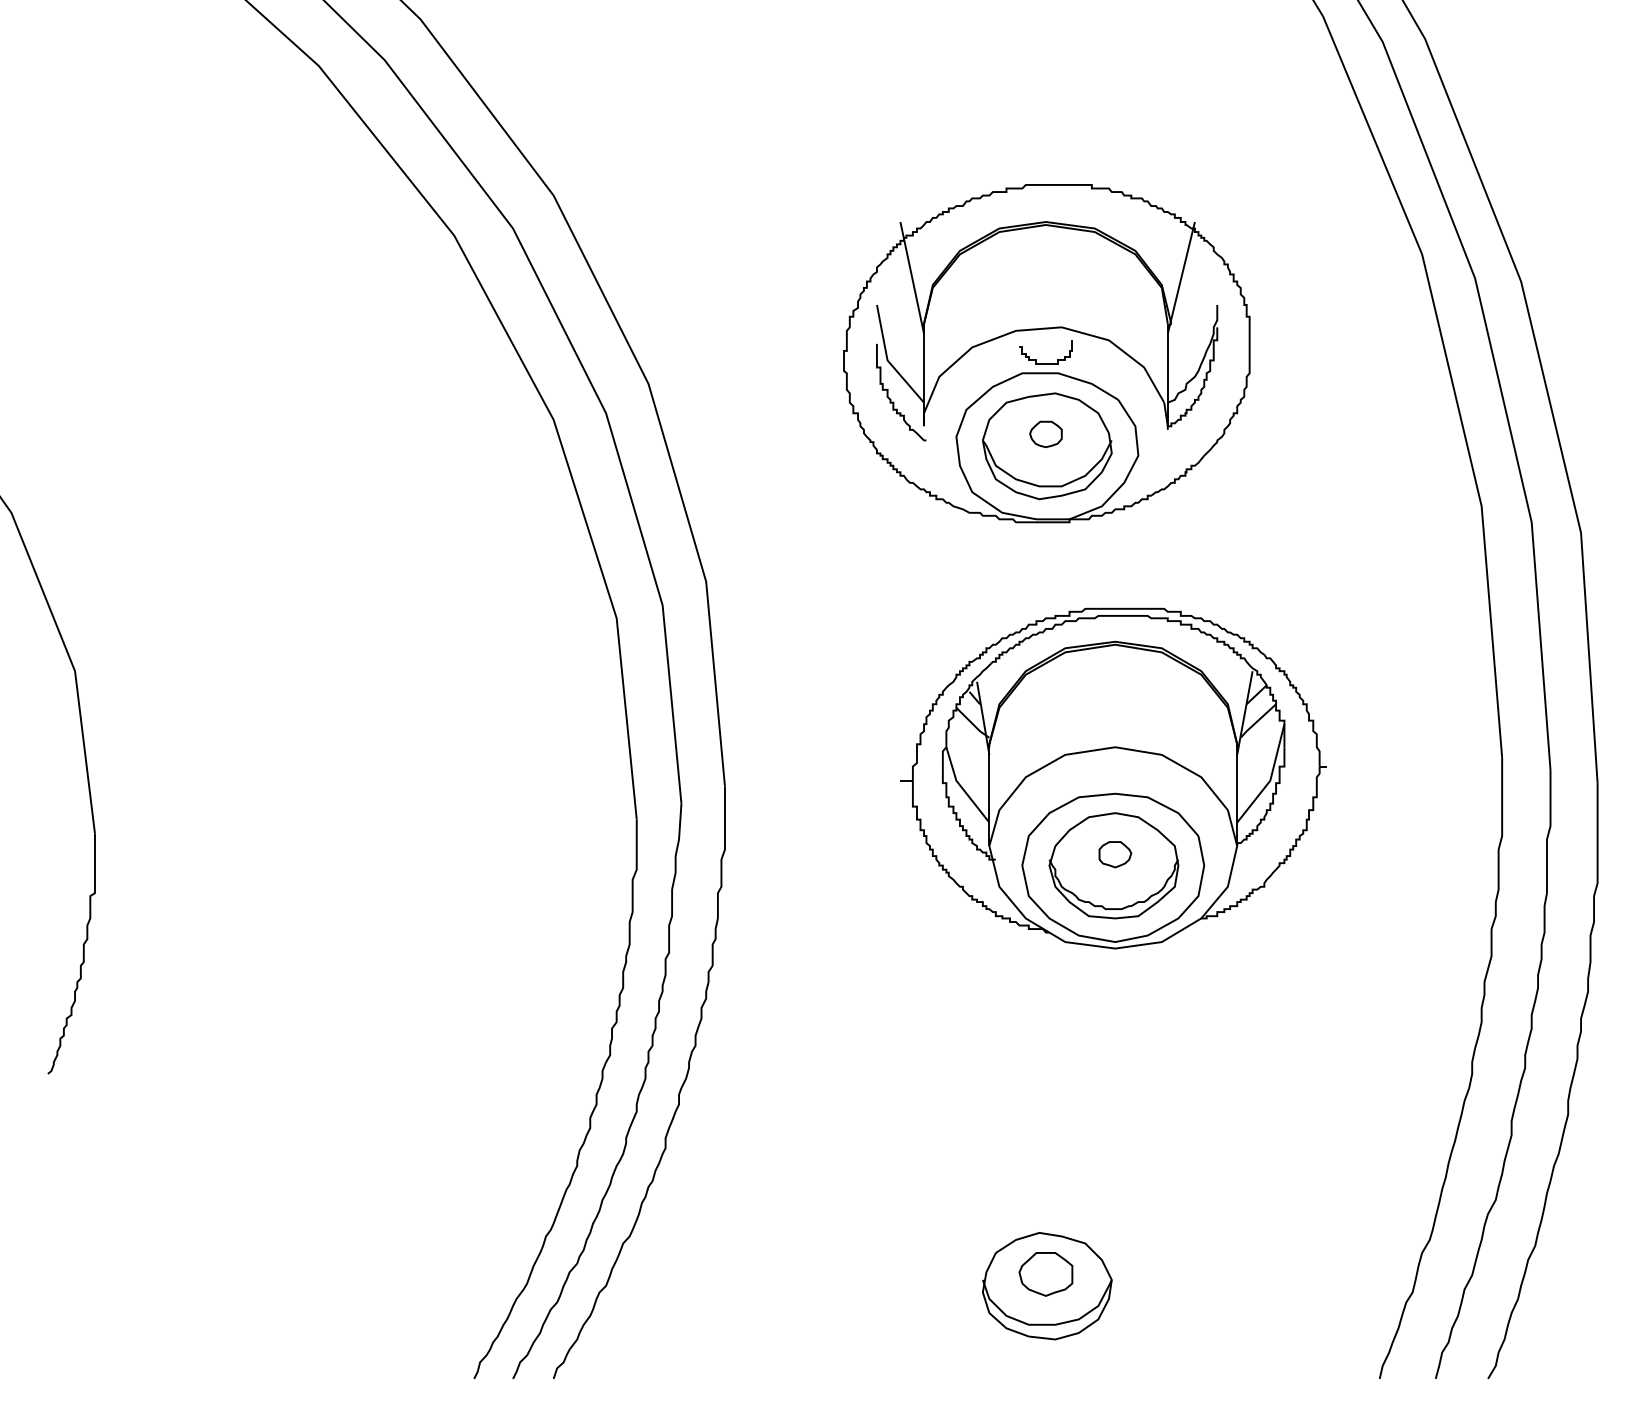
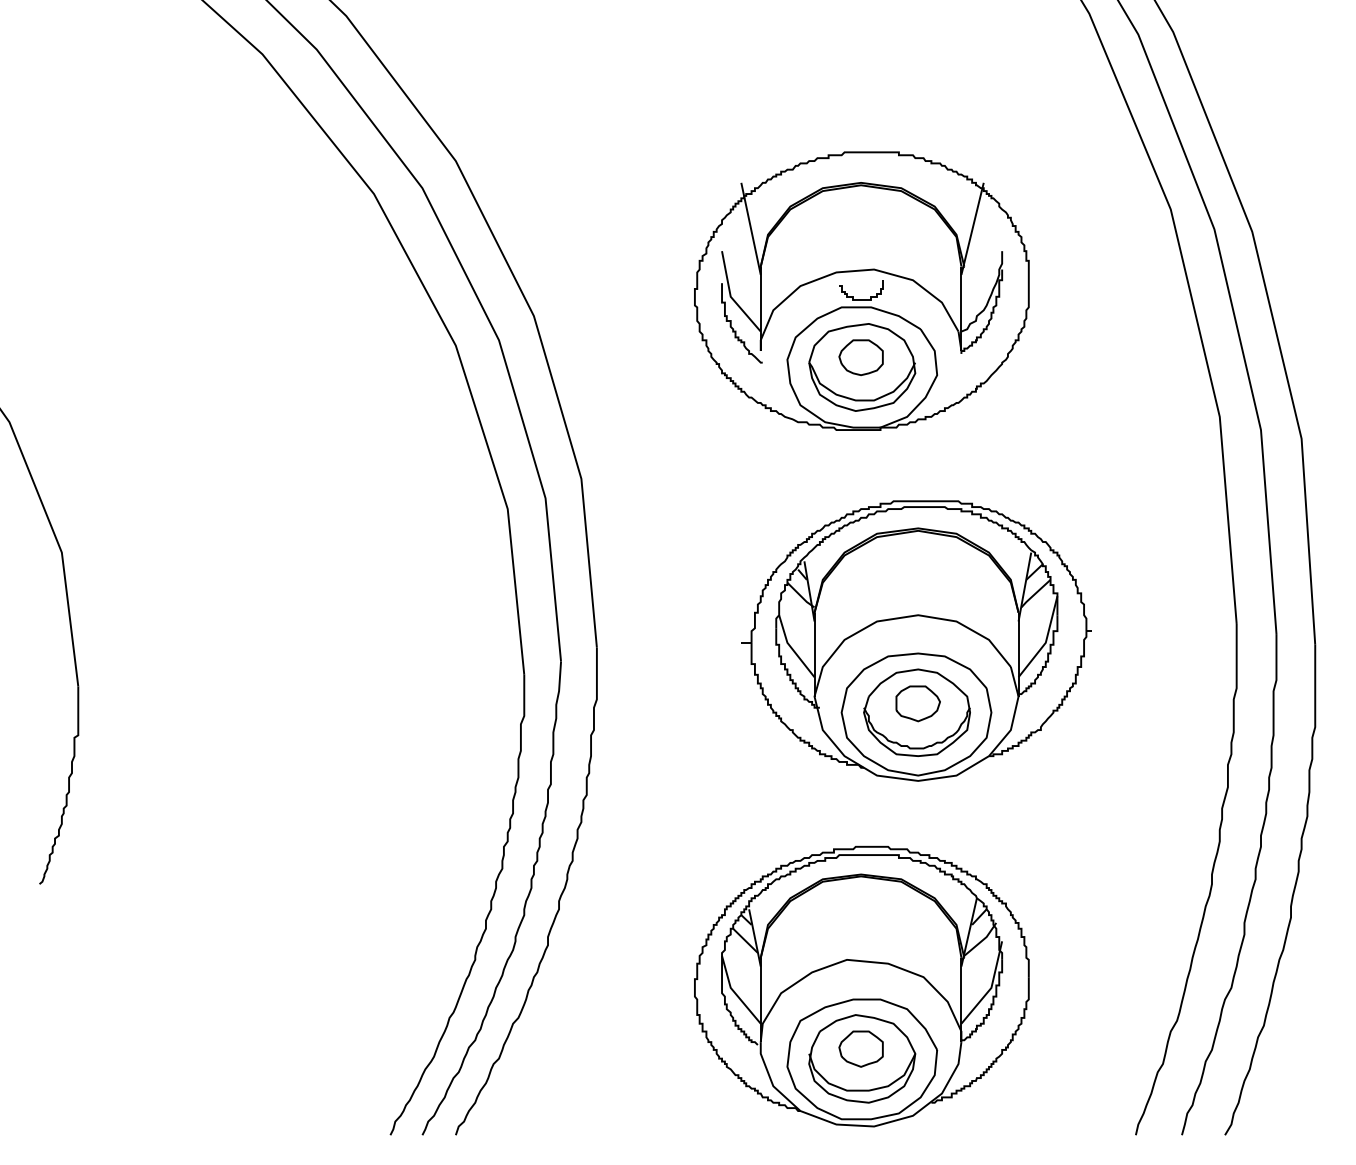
part: (1045, 434) -> (860, 357), size x1.67
part: (1115, 854) -> (918, 703), size x1.67
part: (1046, 1198) -> (861, 986), added

